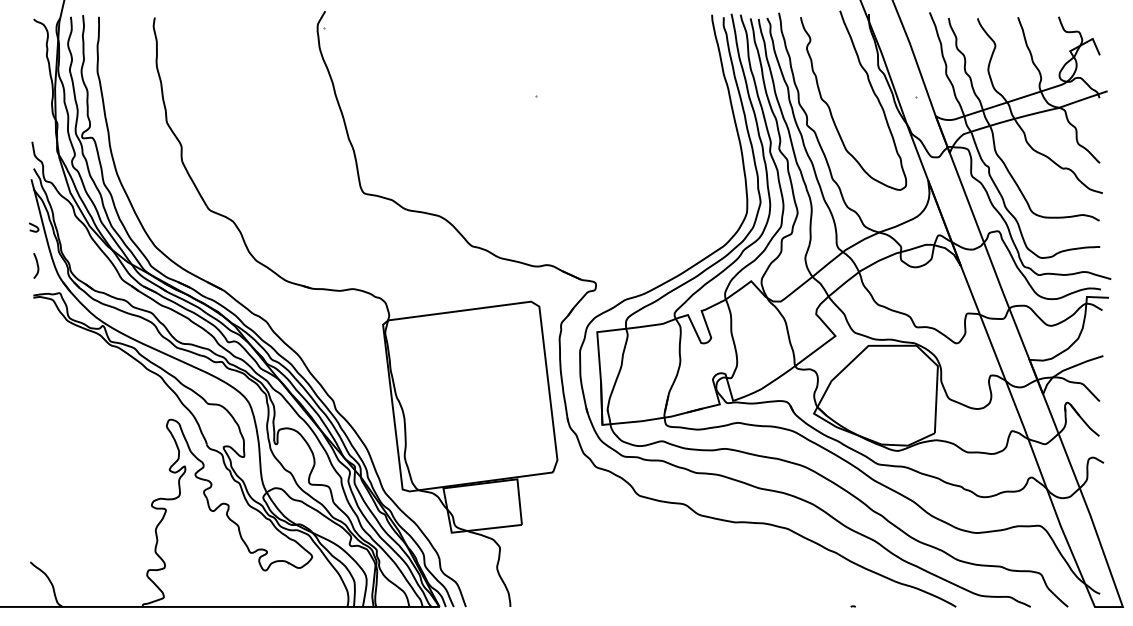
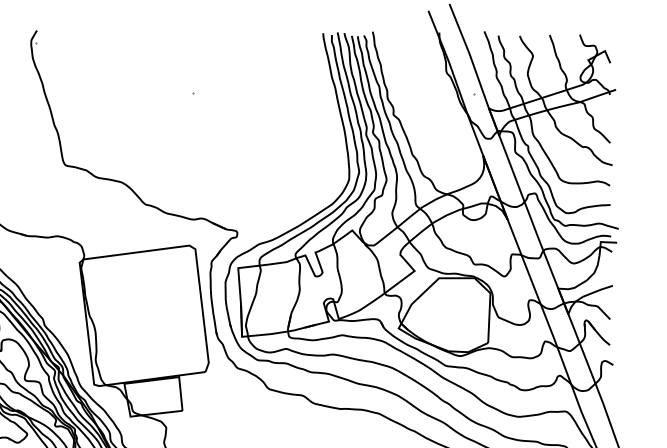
curve: (872, 91) -> (442, 89), removed

